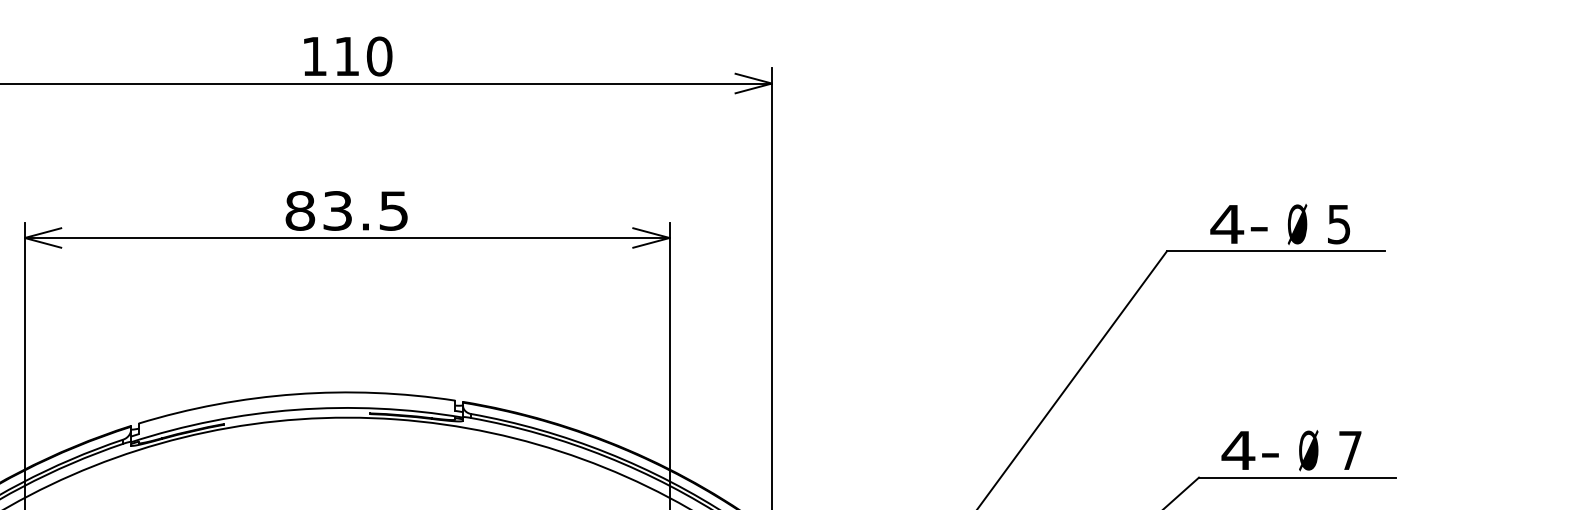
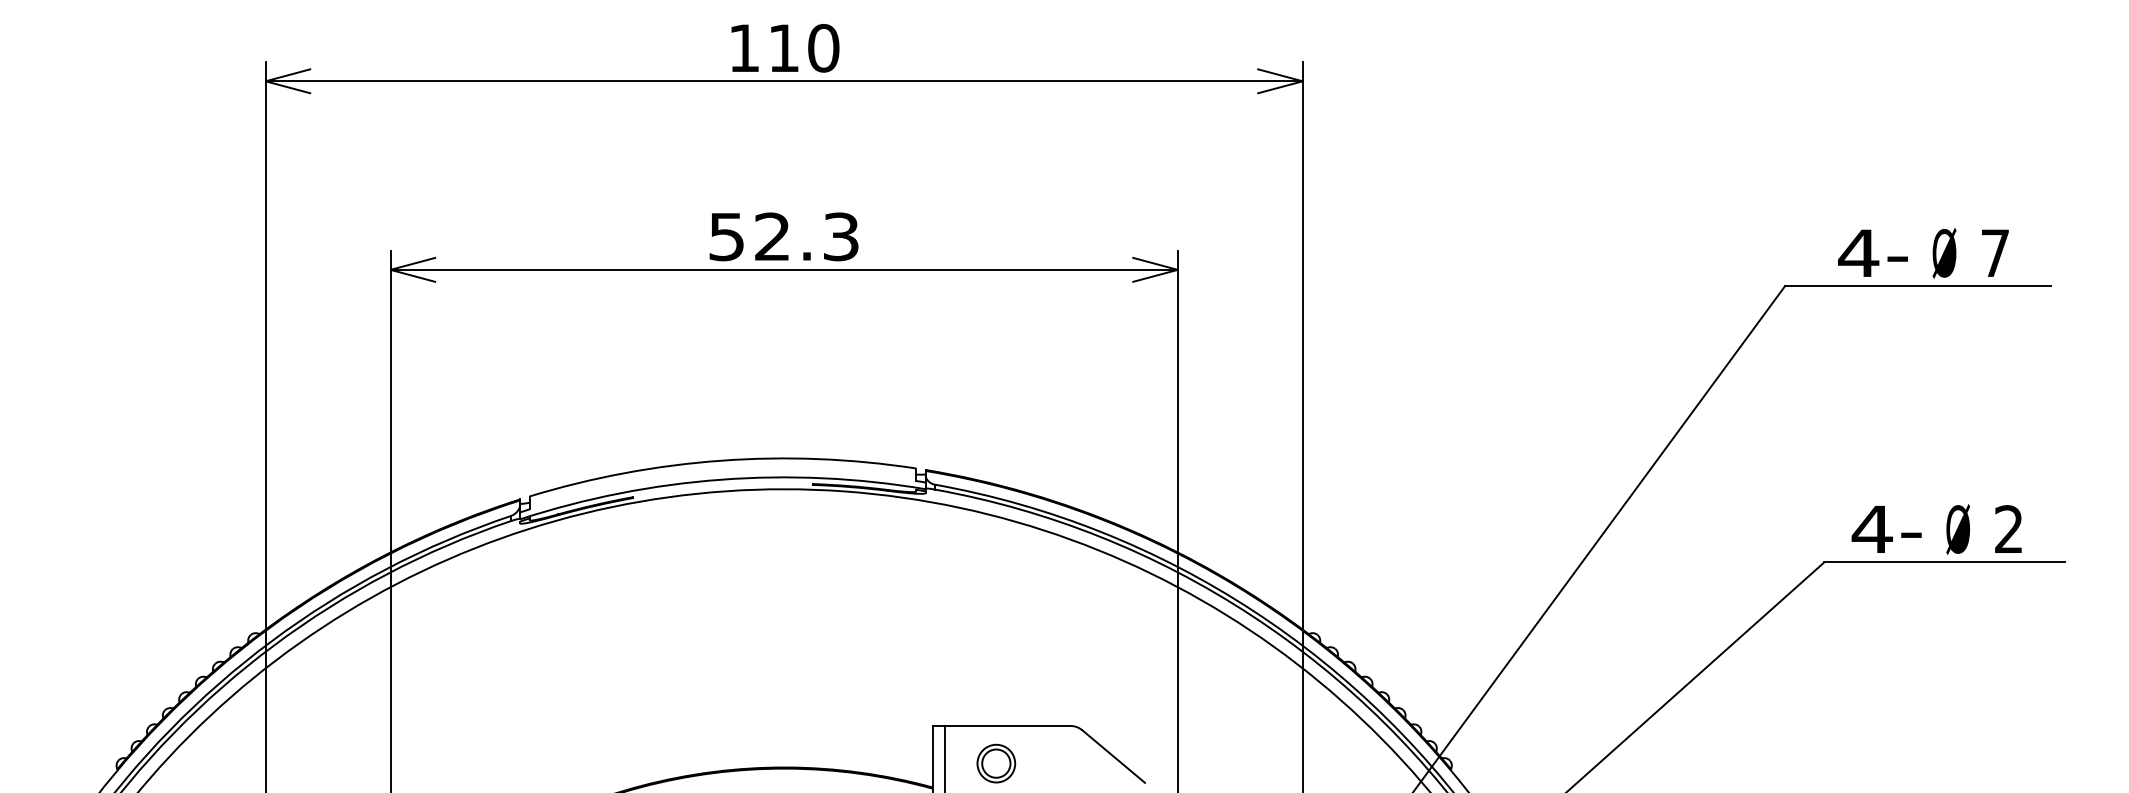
text: (346, 210) -> (783, 236), 83.5 -> 52.3
text: (1338, 224) -> (1994, 253), 5 -> 7
text: (1349, 449) -> (2008, 528), 7 -> 2

